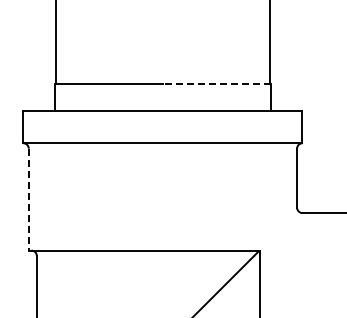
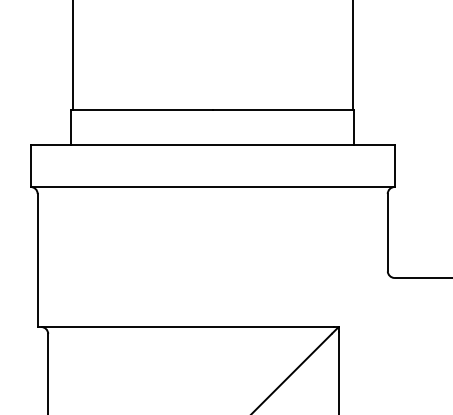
line: (216, 84) -> (282, 110), dashed -> solid
line: (28, 199) -> (37, 260), dashed -> solid

